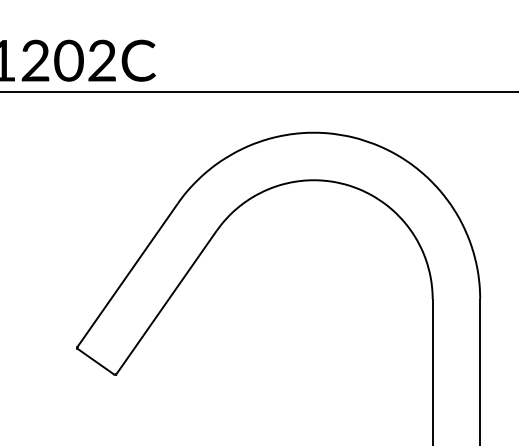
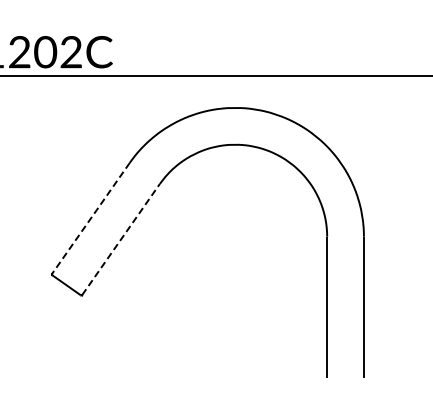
line: (126, 275) -> (90, 218), solid -> dashed
line: (167, 302) -> (121, 239), solid -> dashed

